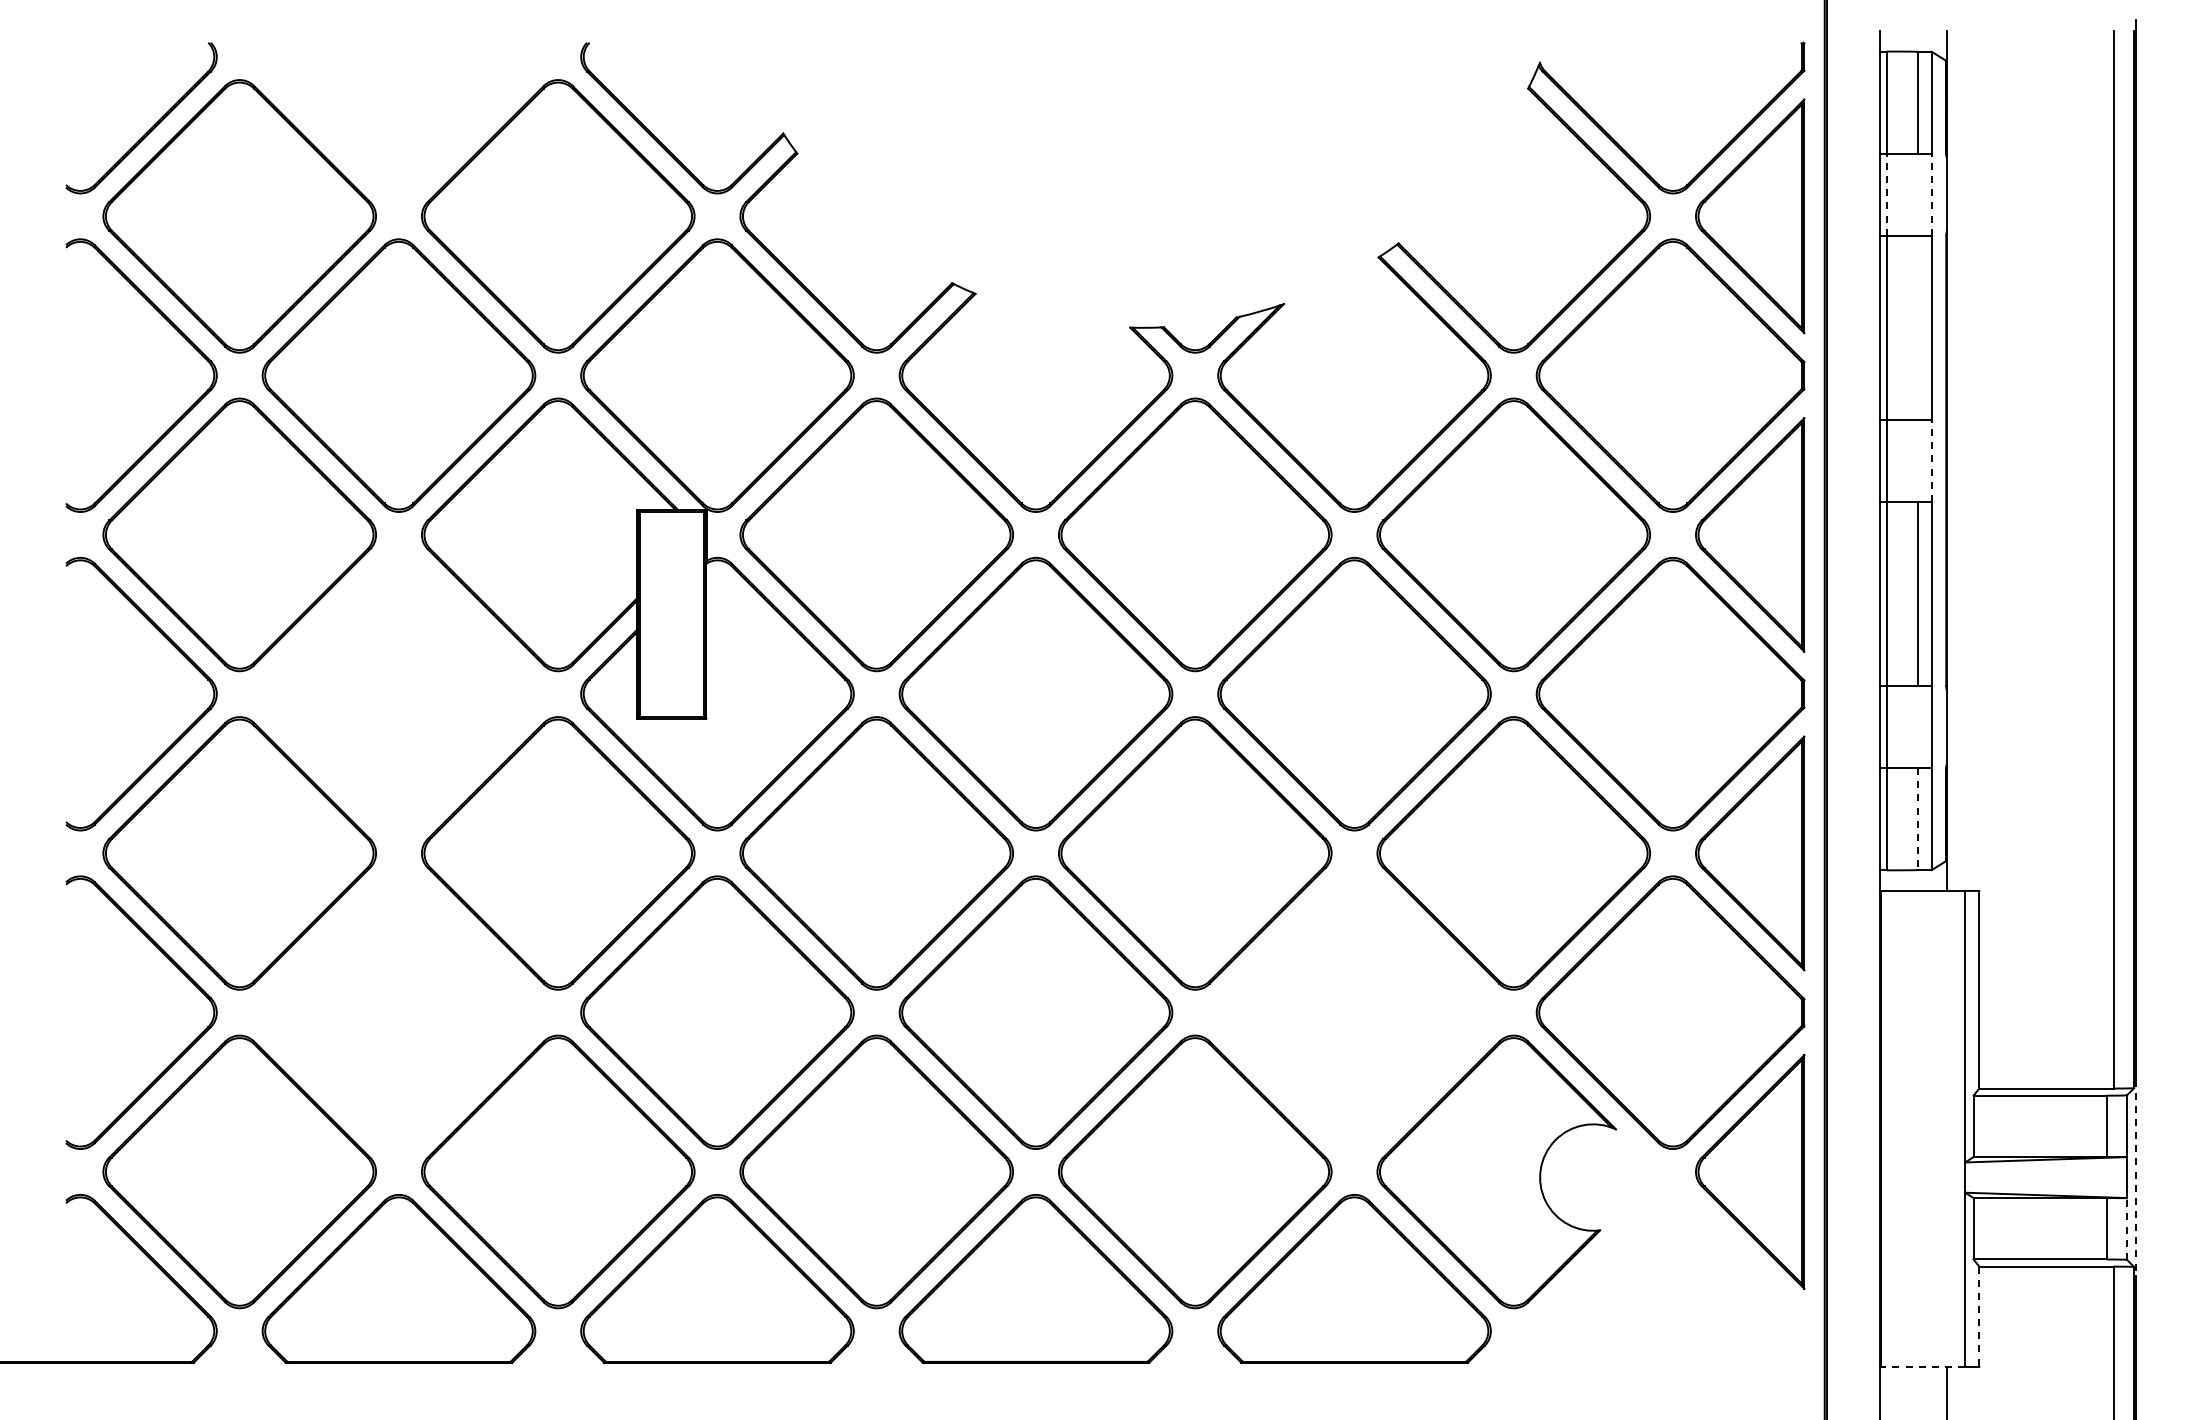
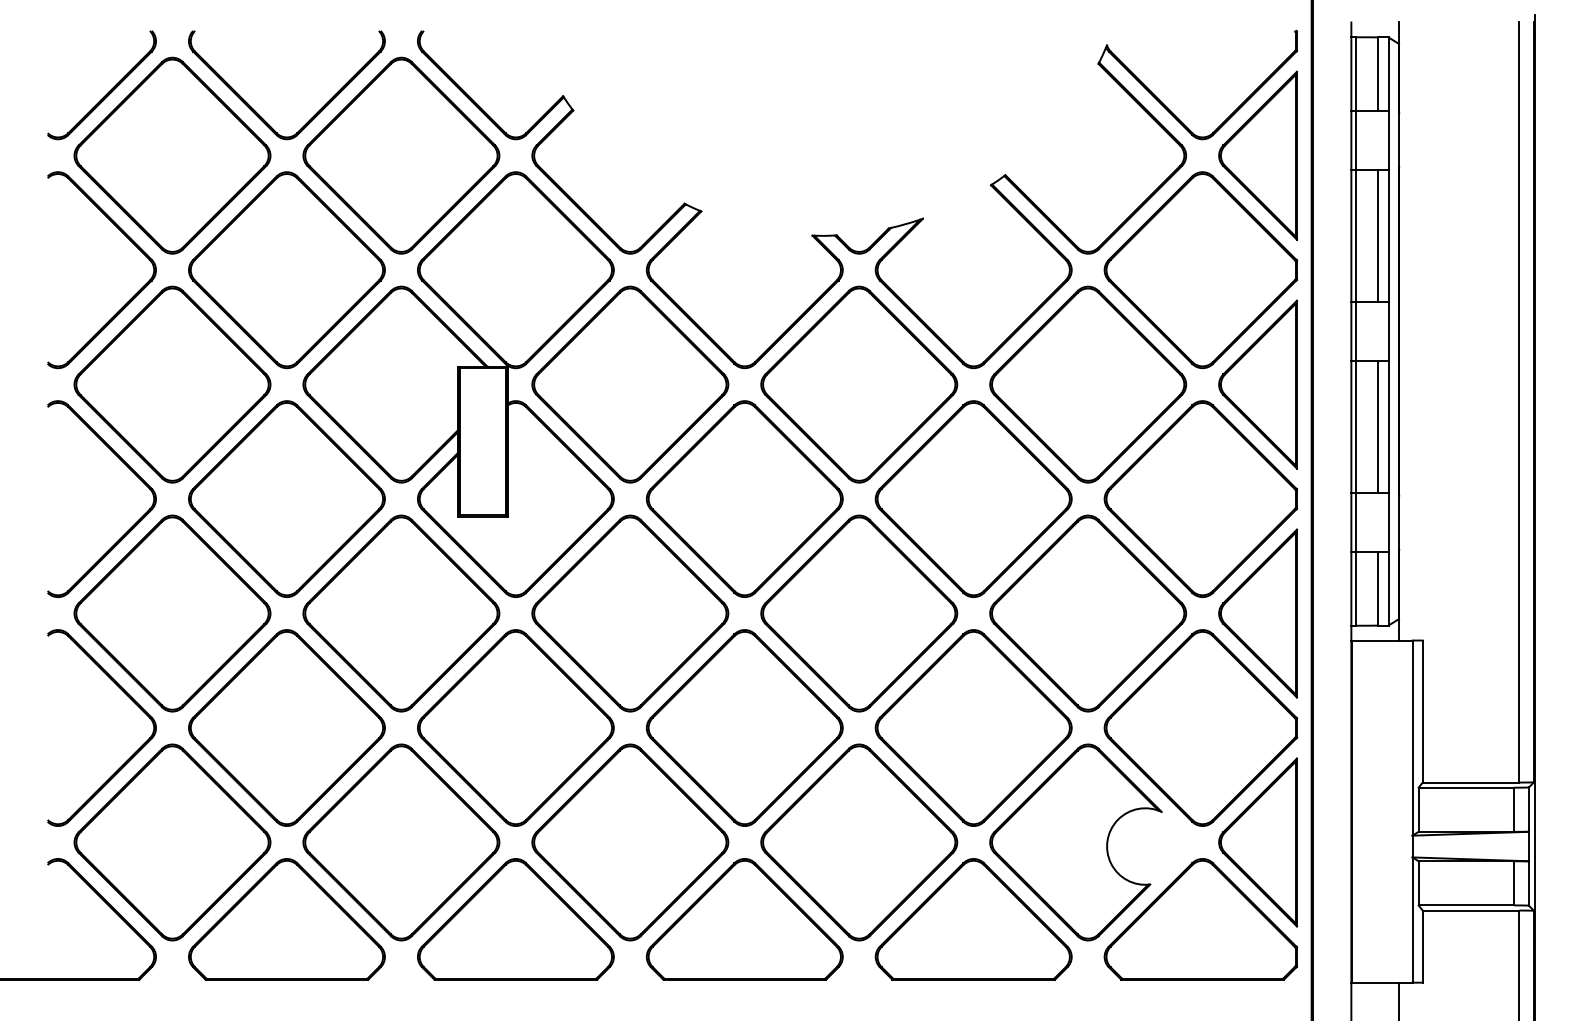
part: (358, 157) -> (257, 113), added
line: (1886, 194) -> (1356, 140), dashed -> solid
line: (1931, 194) -> (1388, 140), dashed -> solid
line: (1917, 327) -> (1378, 235), added
line: (1931, 460) -> (1388, 331), dashed -> solid
part: (398, 694) -> (286, 499), added
line: (1917, 819) -> (1378, 589), dashed -> solid
part: (398, 1012) -> (286, 727), added
part: (1354, 1012) -> (973, 727), added
line: (2135, 1178) -> (1534, 847), dashed -> solid
line: (2126, 1229) -> (1528, 883), dashed -> solid
part: (1670, 1279) -> (1200, 919), added
line: (1979, 1317) -> (1422, 947), dashed -> solid
line: (1923, 1366) -> (1382, 982), dashed -> solid

